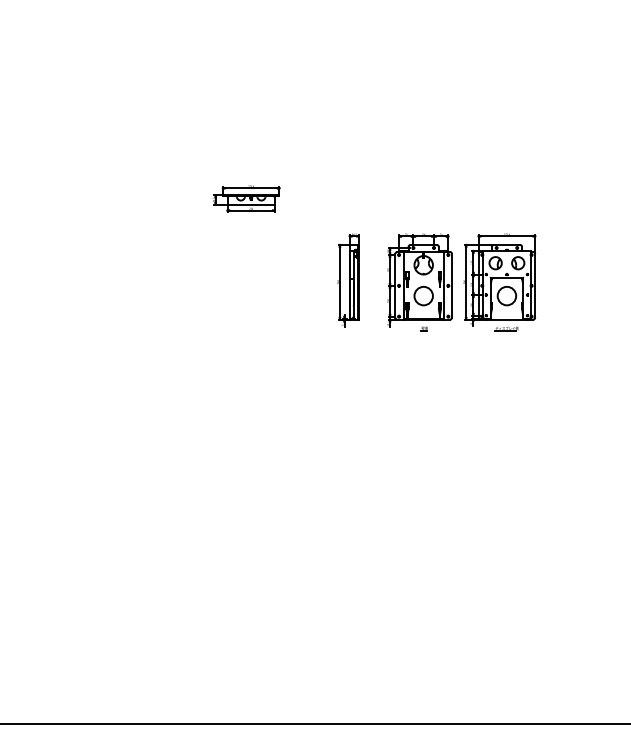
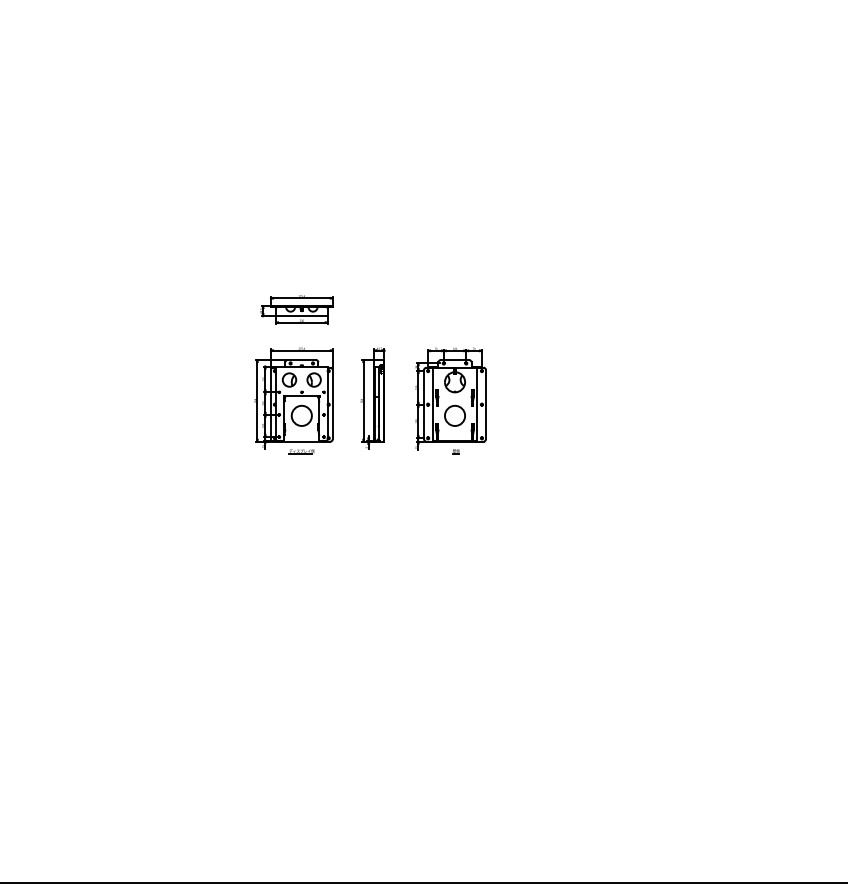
part: (246, 198) -> (296, 309), moved
part: (499, 281) -> (293, 400), moved

